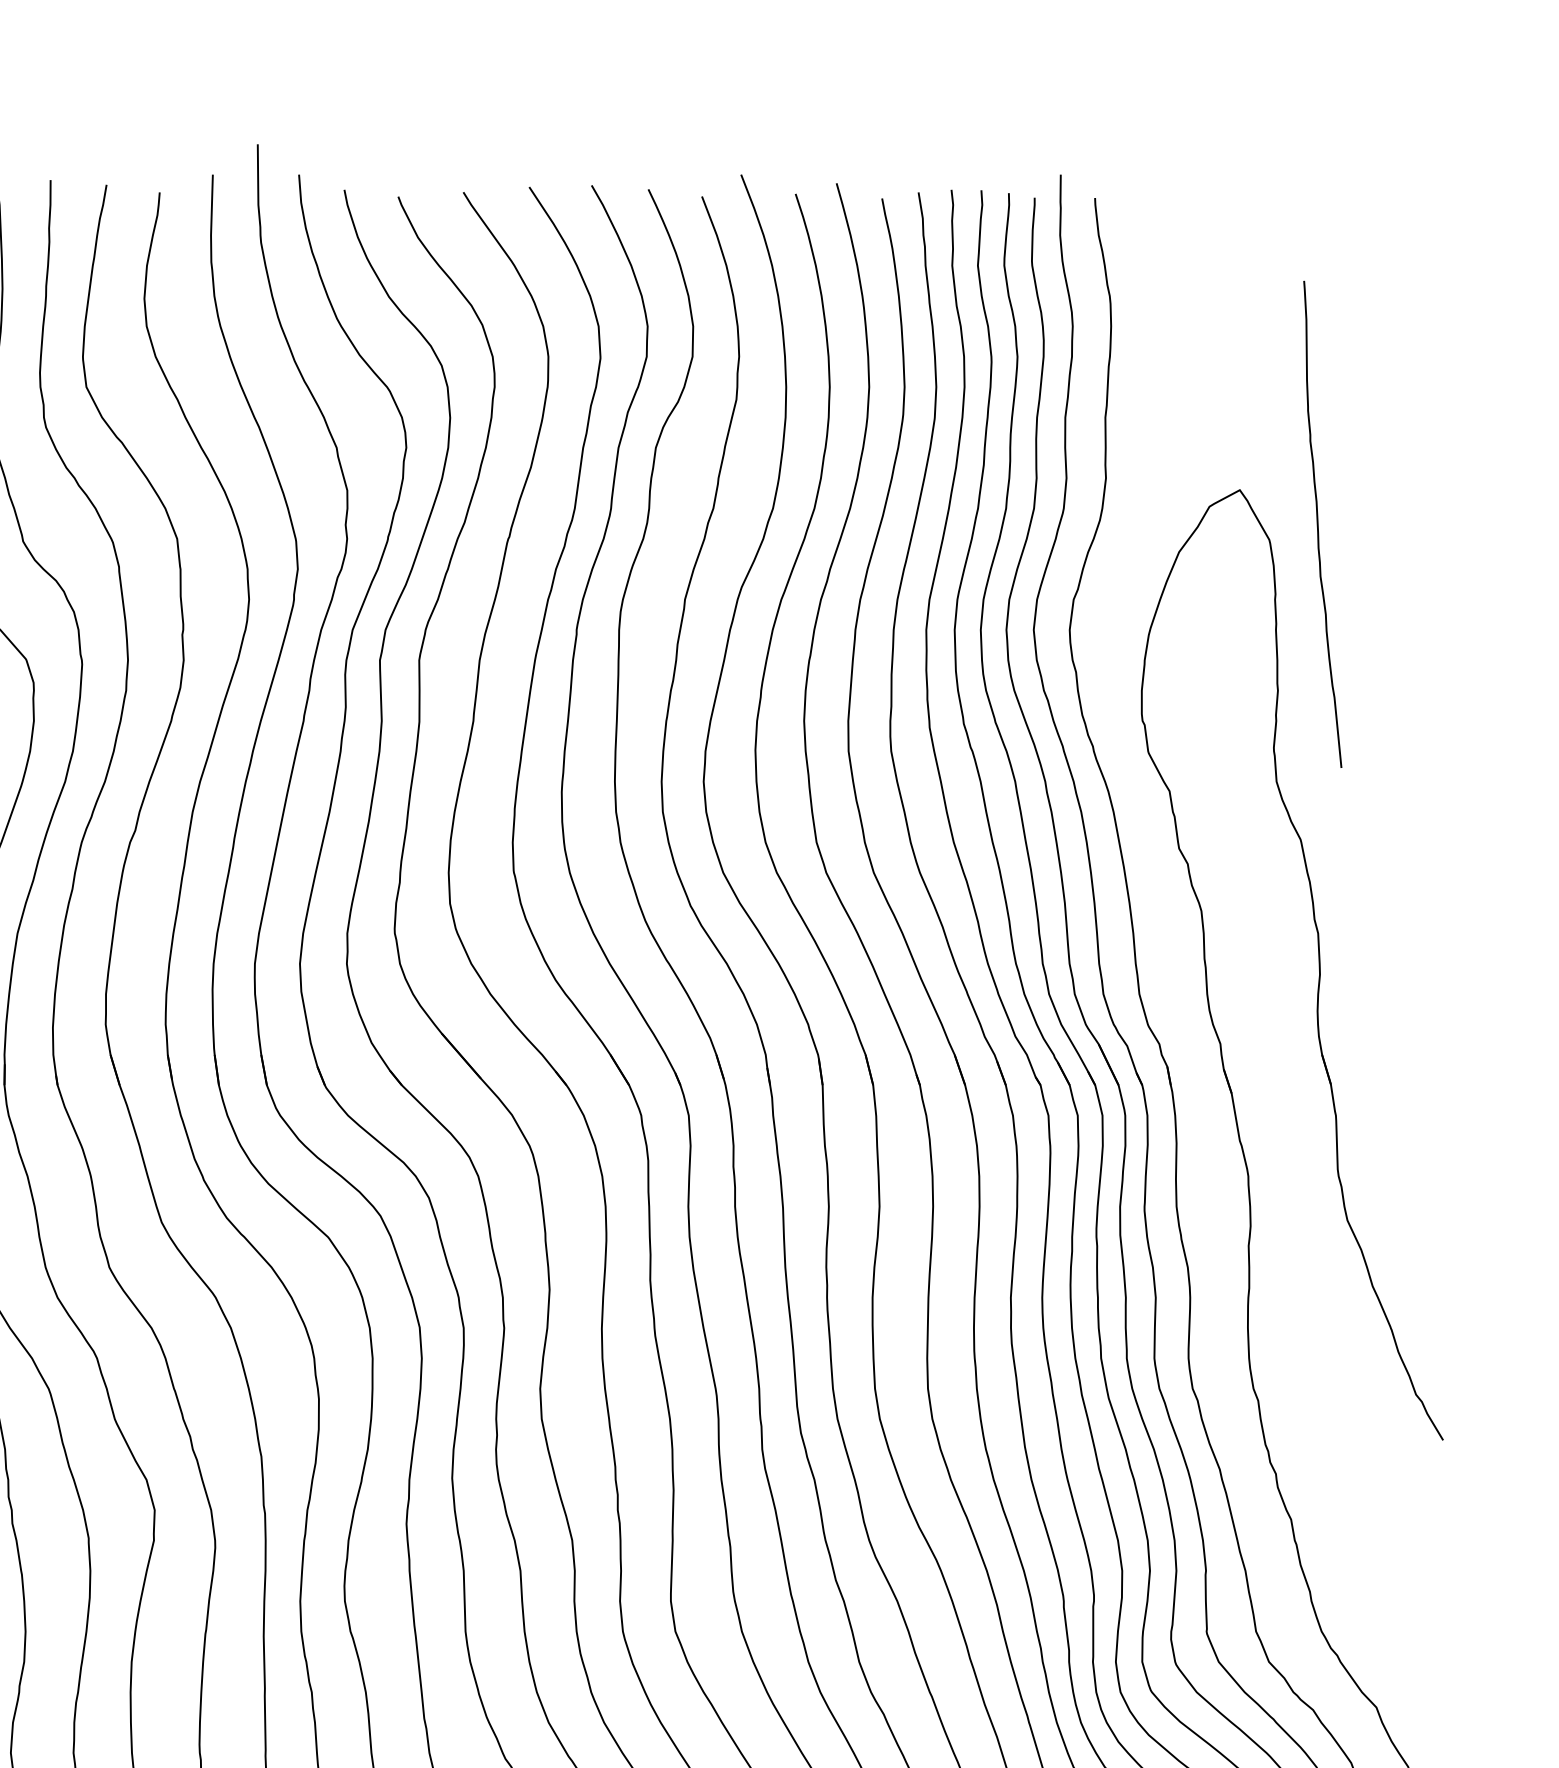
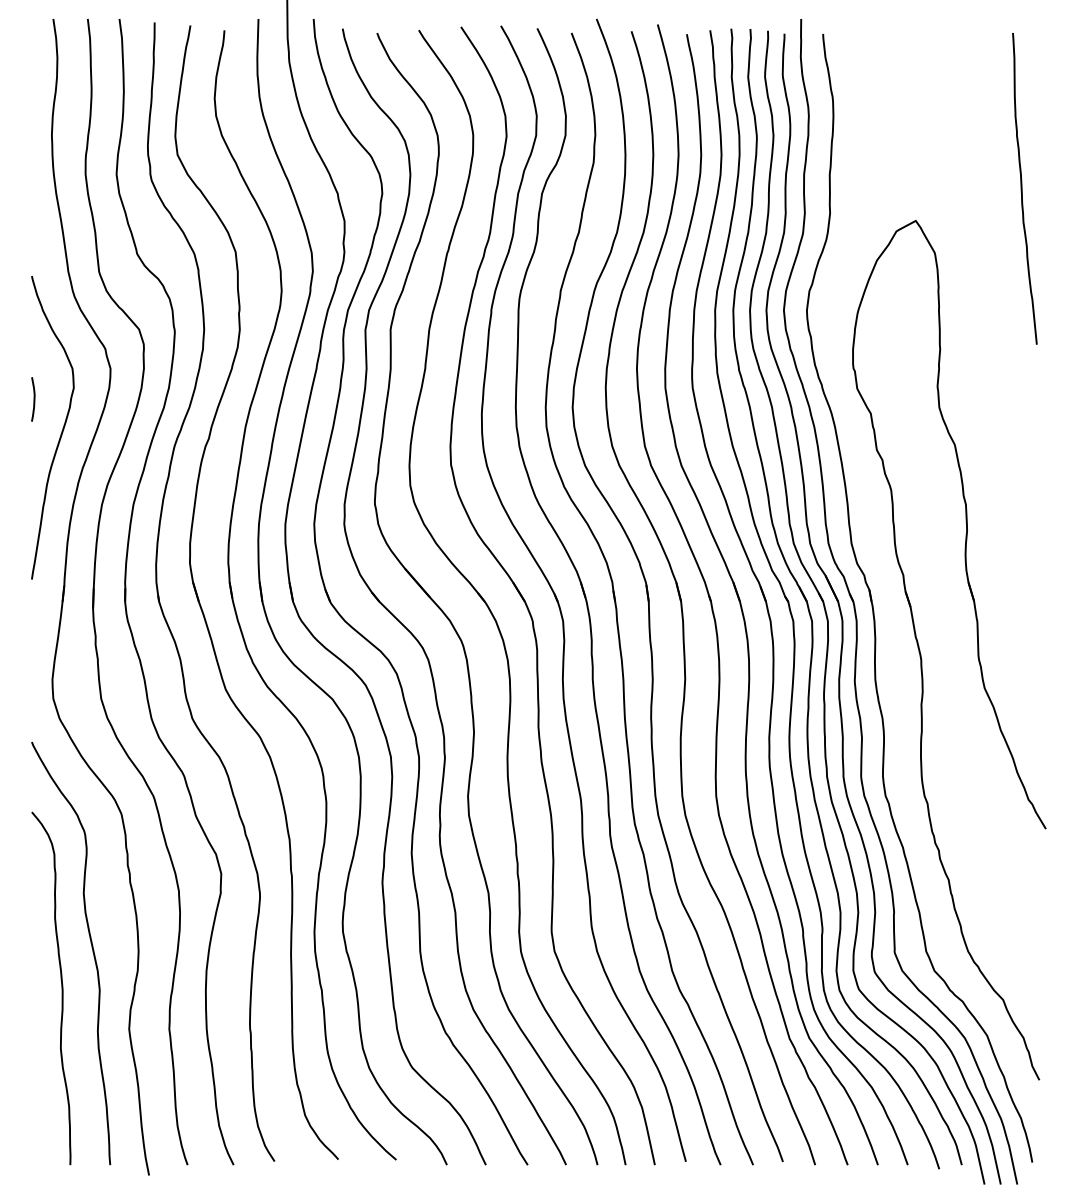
curve: (1319, 523) -> (1022, 188), moved

